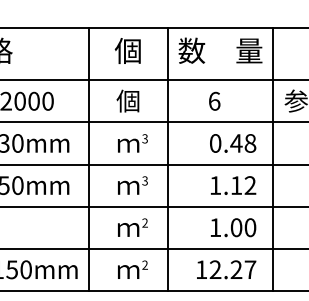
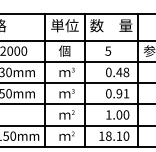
text: (127, 50) -> (64, 25), 個 -> 単位
text: (214, 99) -> (108, 50), 6 -> 5
text: (232, 185) -> (117, 93), 1.12 -> 0.91
text: (232, 268) -> (117, 135), 12.27 -> 18.10

